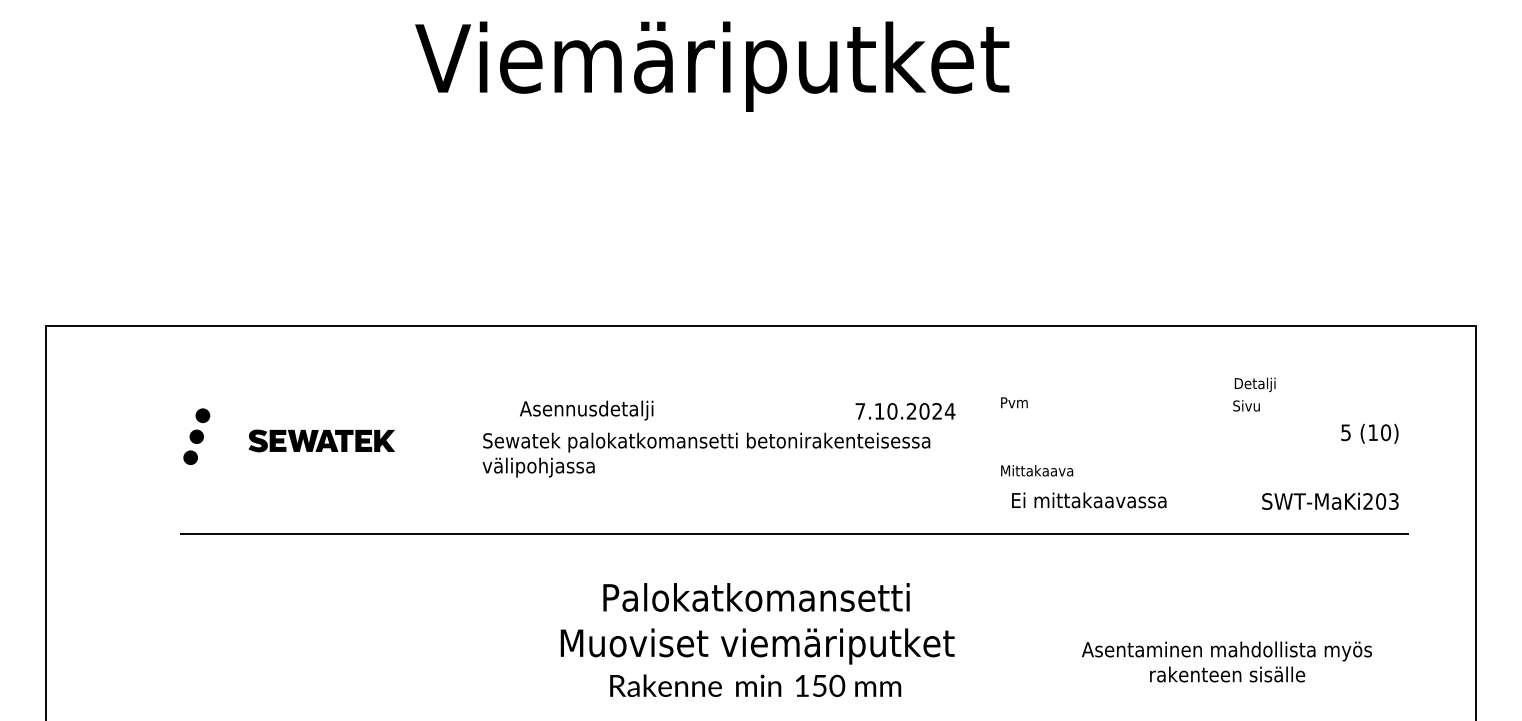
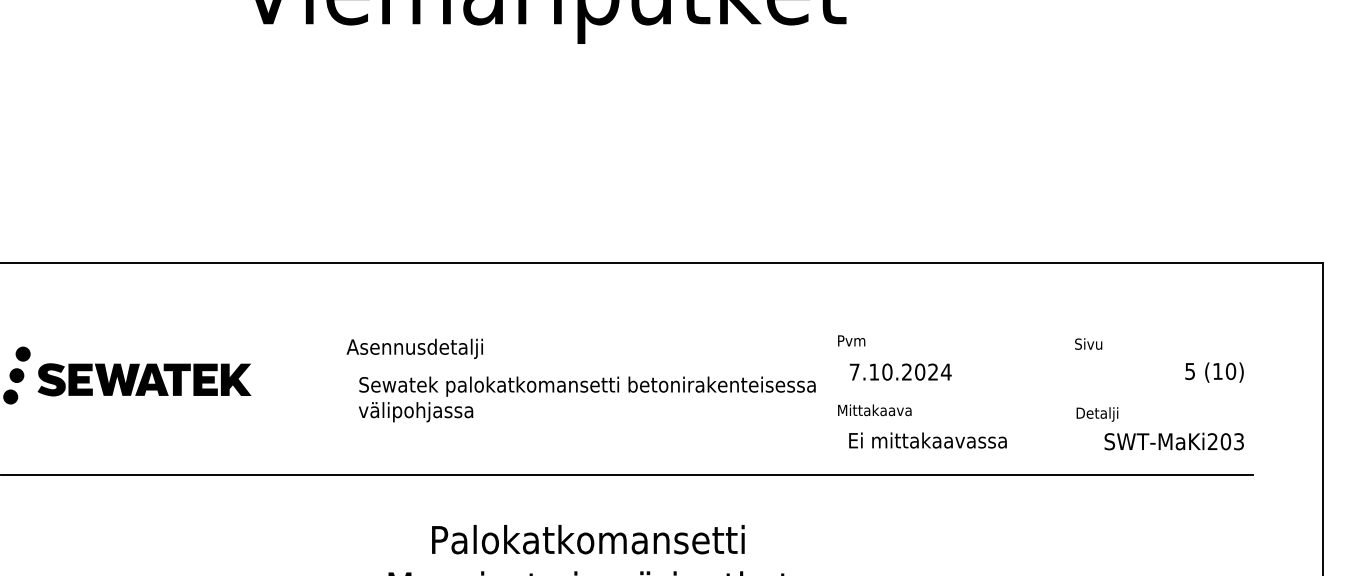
text: (1254, 384) -> (1096, 414), moved
text: (905, 411) -> (900, 372), moved
part: (321, 440) -> (144, 379), size x1.43
text: (706, 454) -> (587, 398), moved

